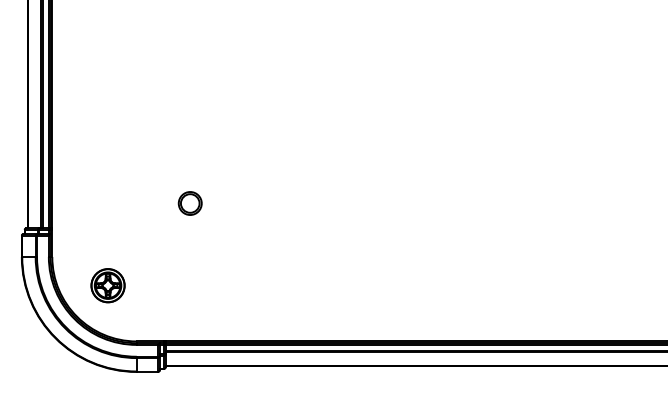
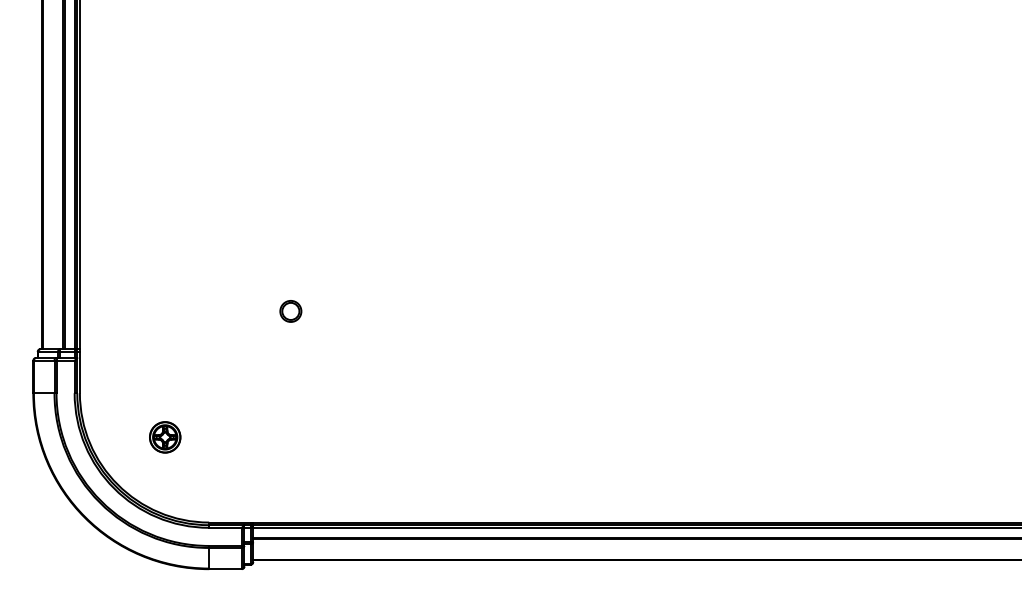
part: (189, 203) -> (289, 311), size x0.6
part: (107, 285) -> (164, 436), size x0.6

